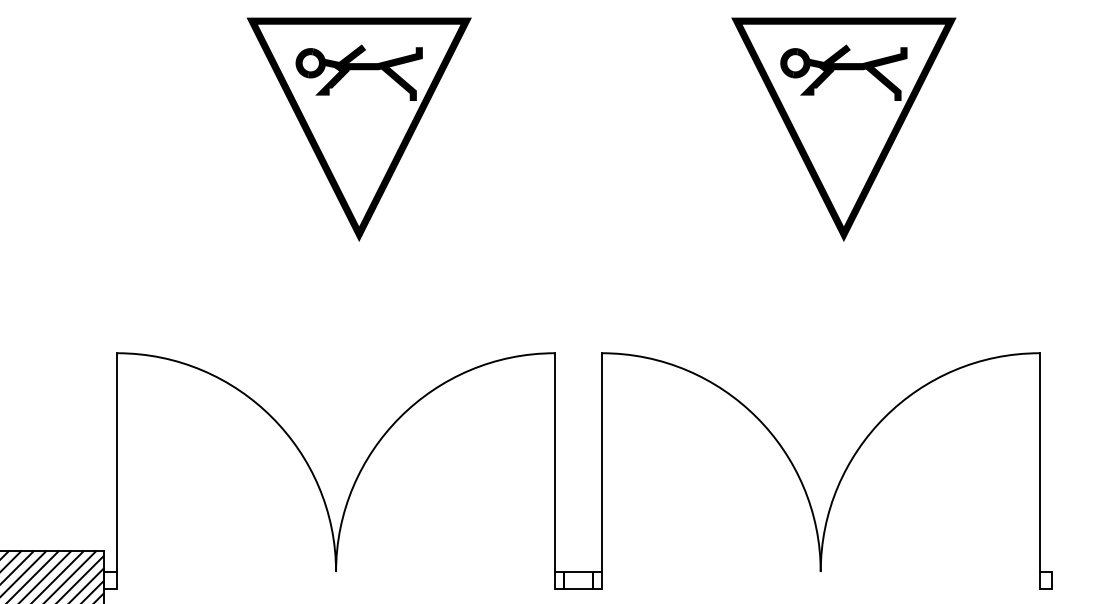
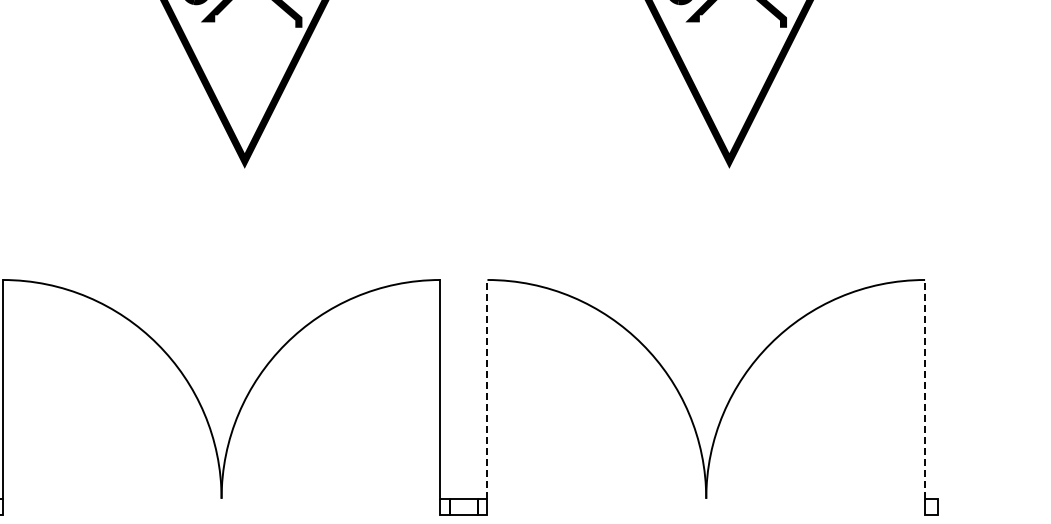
line: (601, 462) -> (487, 389), solid -> dashed
line: (1039, 462) -> (925, 389), solid -> dashed

